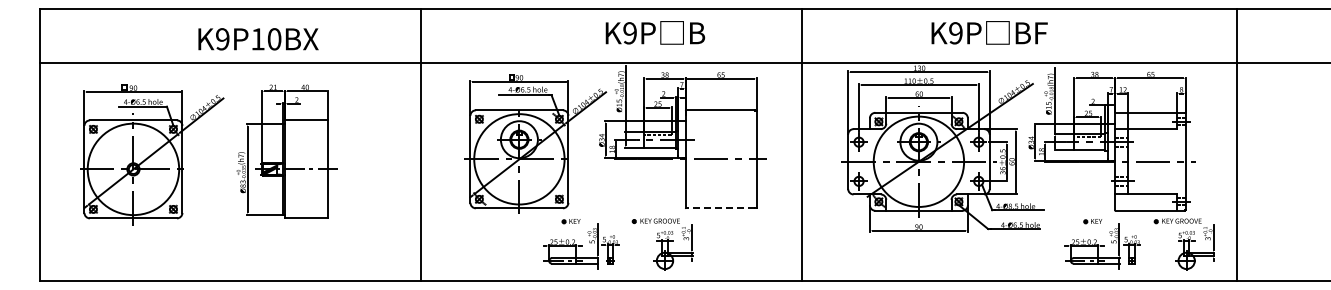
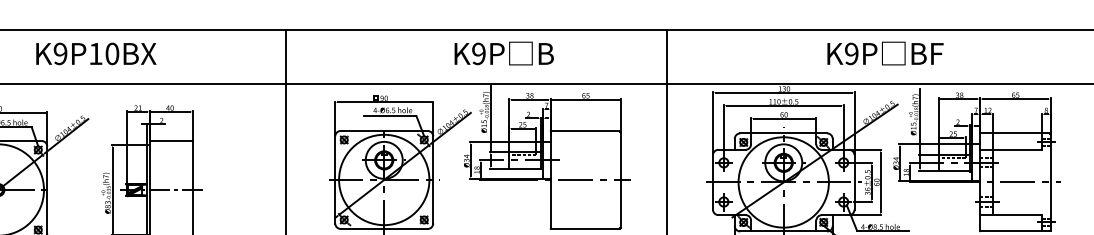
text: (655, 32) -> (504, 53), moved
text: (989, 32) -> (885, 53), moved
text: (258, 39) -> (96, 54), moved
line: (720, 208) -> (585, 229), dashed -> solid

